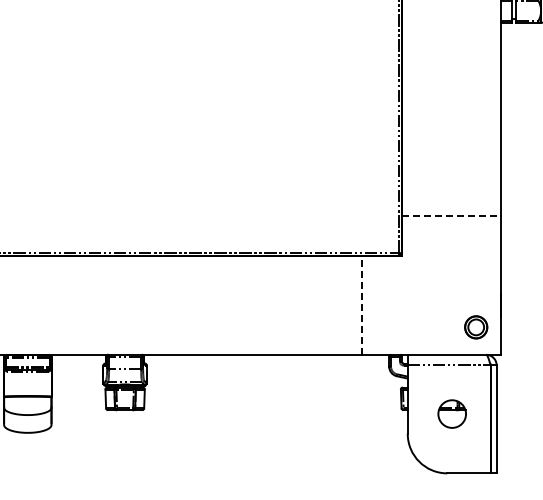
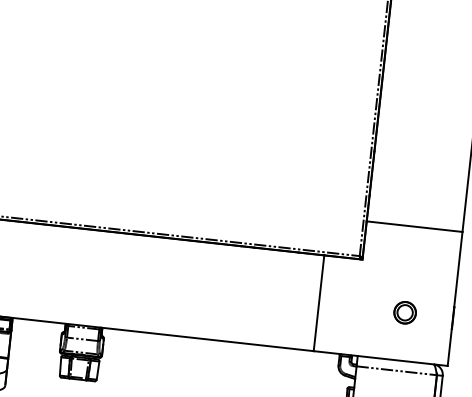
line: (451, 216) -> (414, 226), dashed -> solid
line: (362, 304) -> (319, 302), dashed -> solid
part: (476, 327) -> (405, 312), moved

